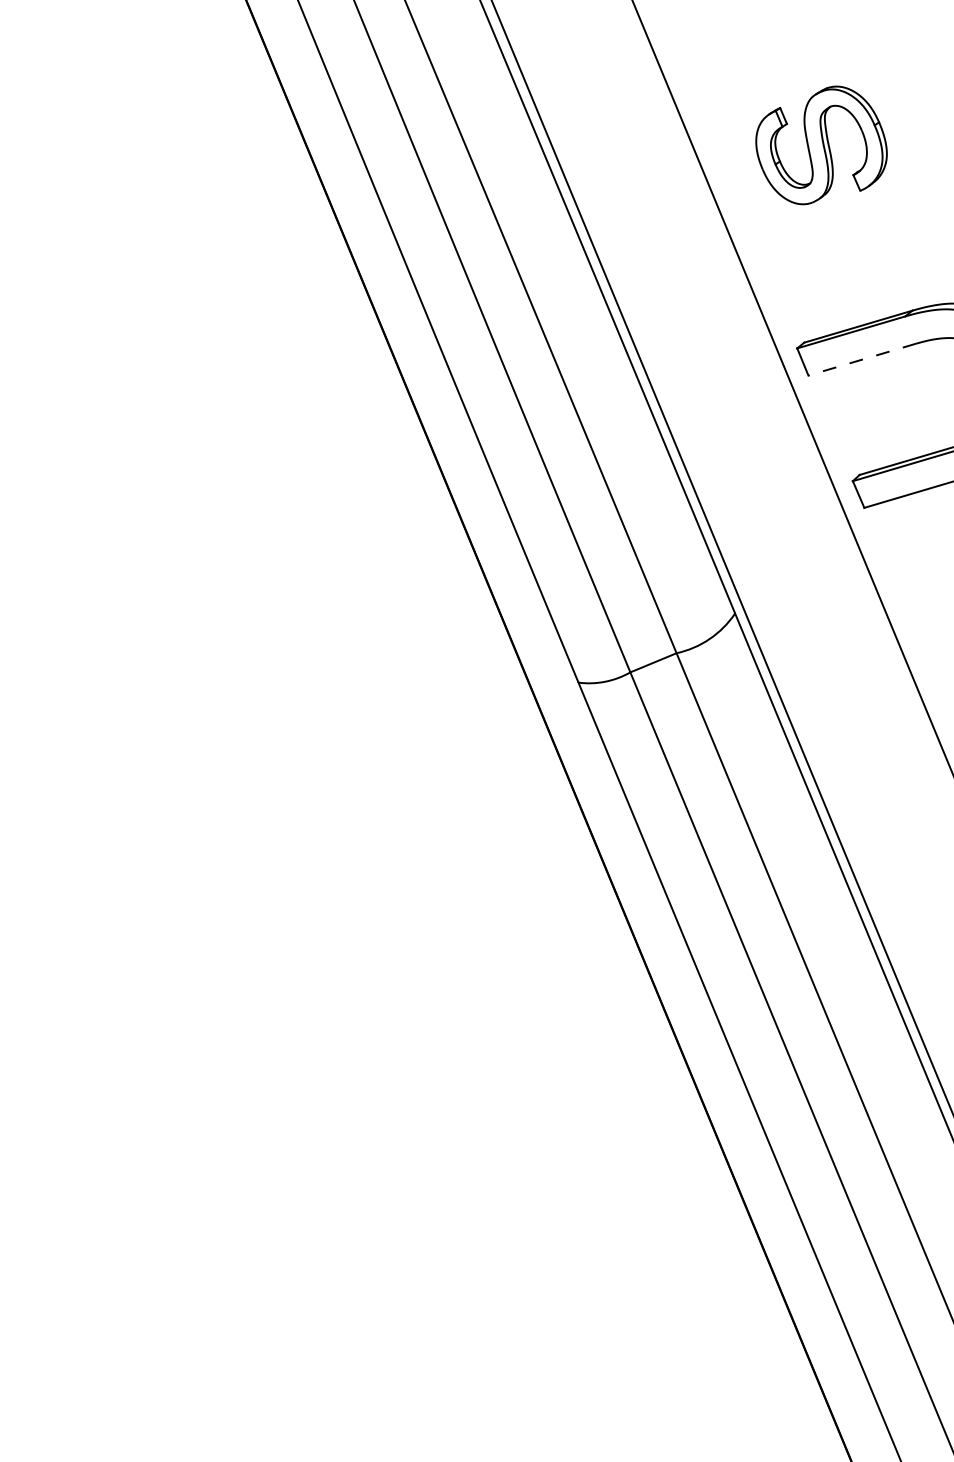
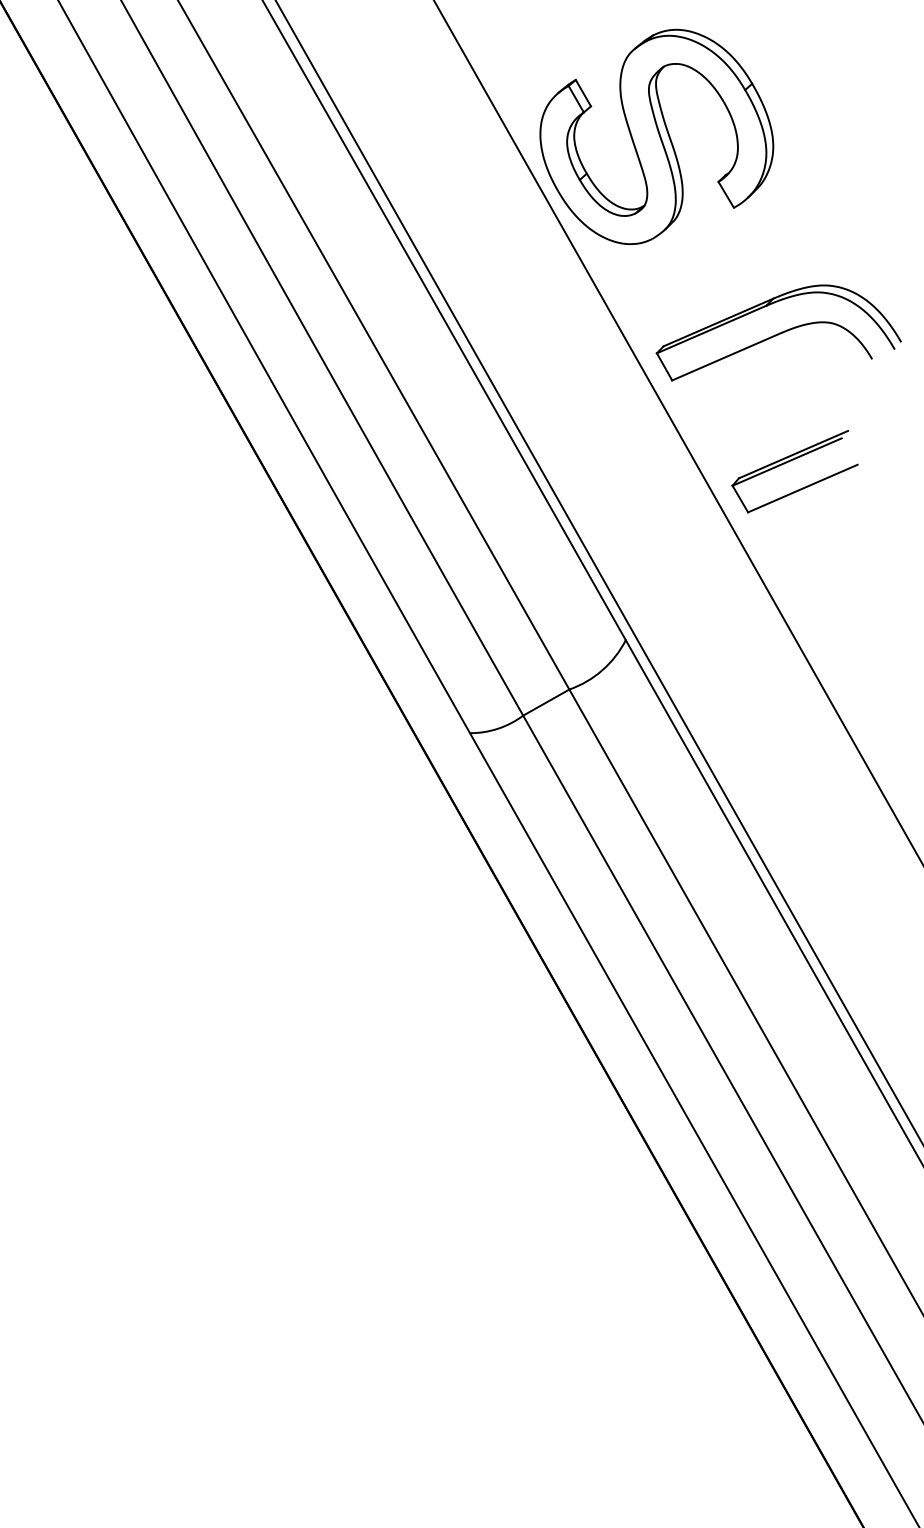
part: (821, 145) -> (656, 136), size x1.67
line: (861, 359) -> (725, 356), dashed -> solid

